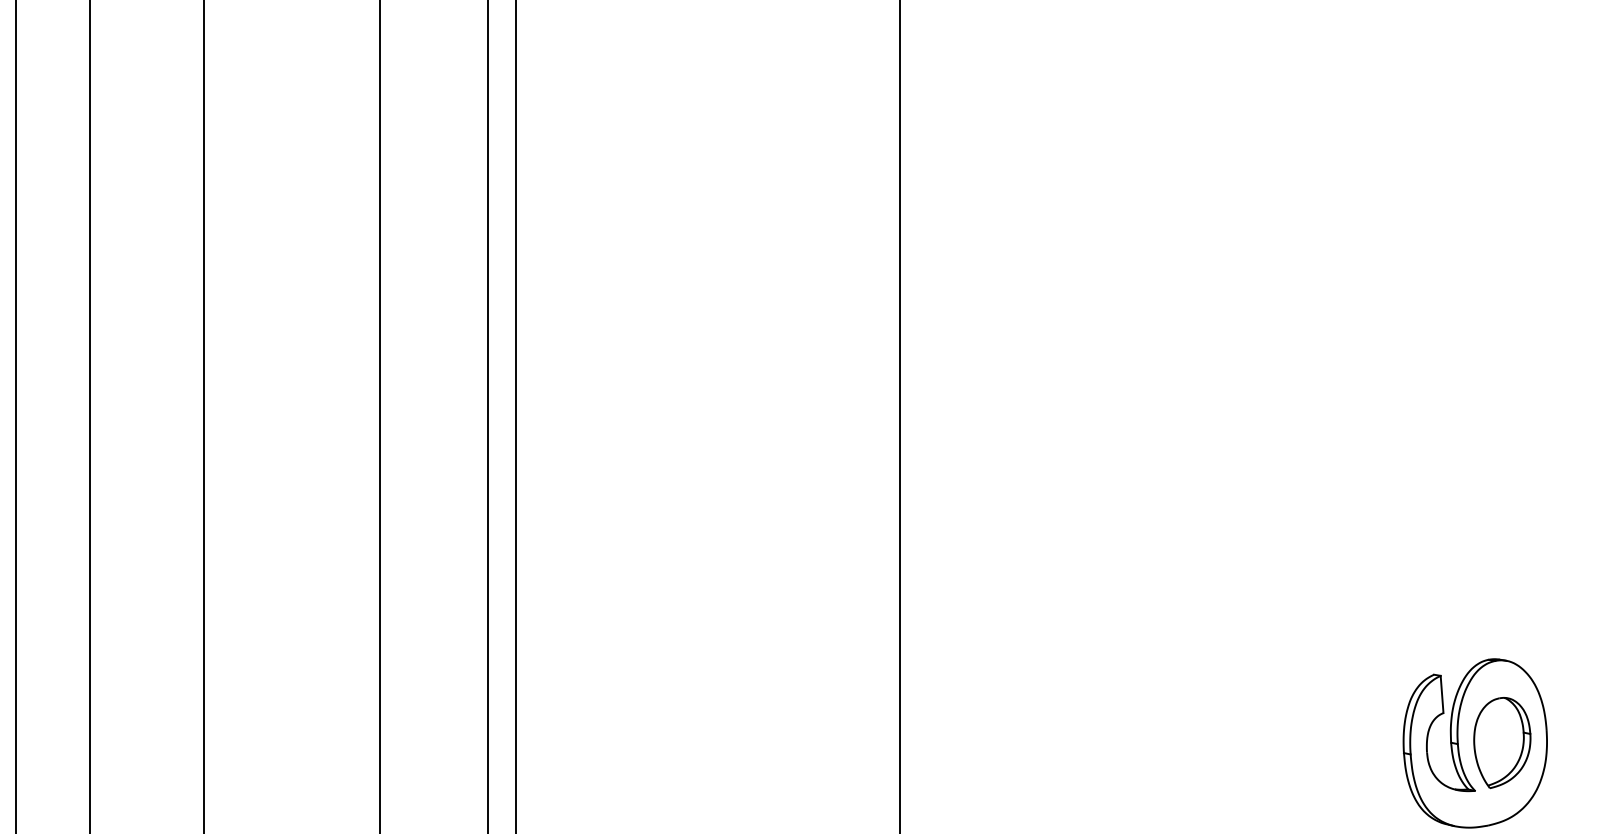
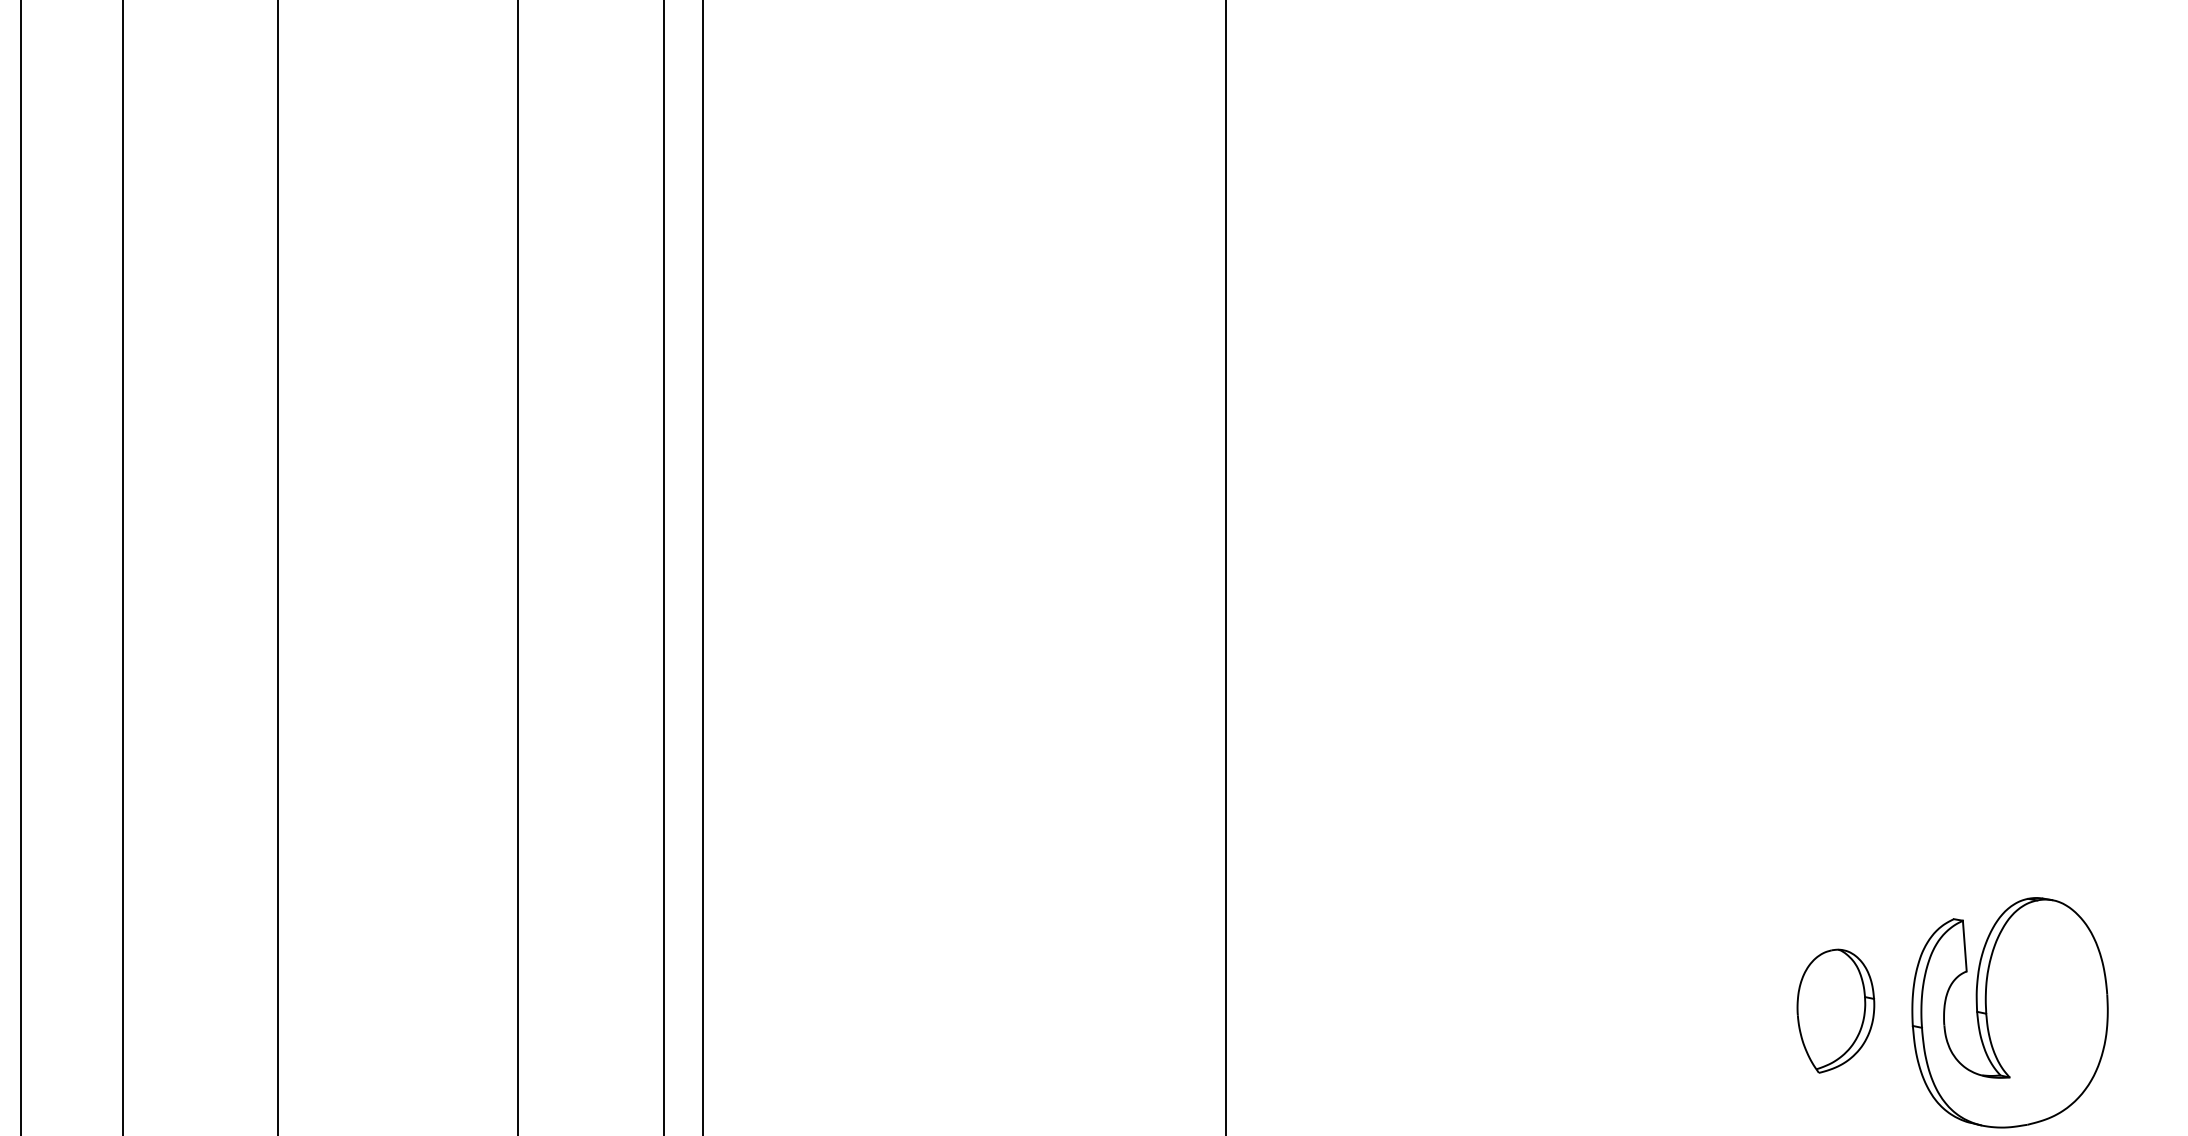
part: (1502, 742) -> (1835, 1010), moved

